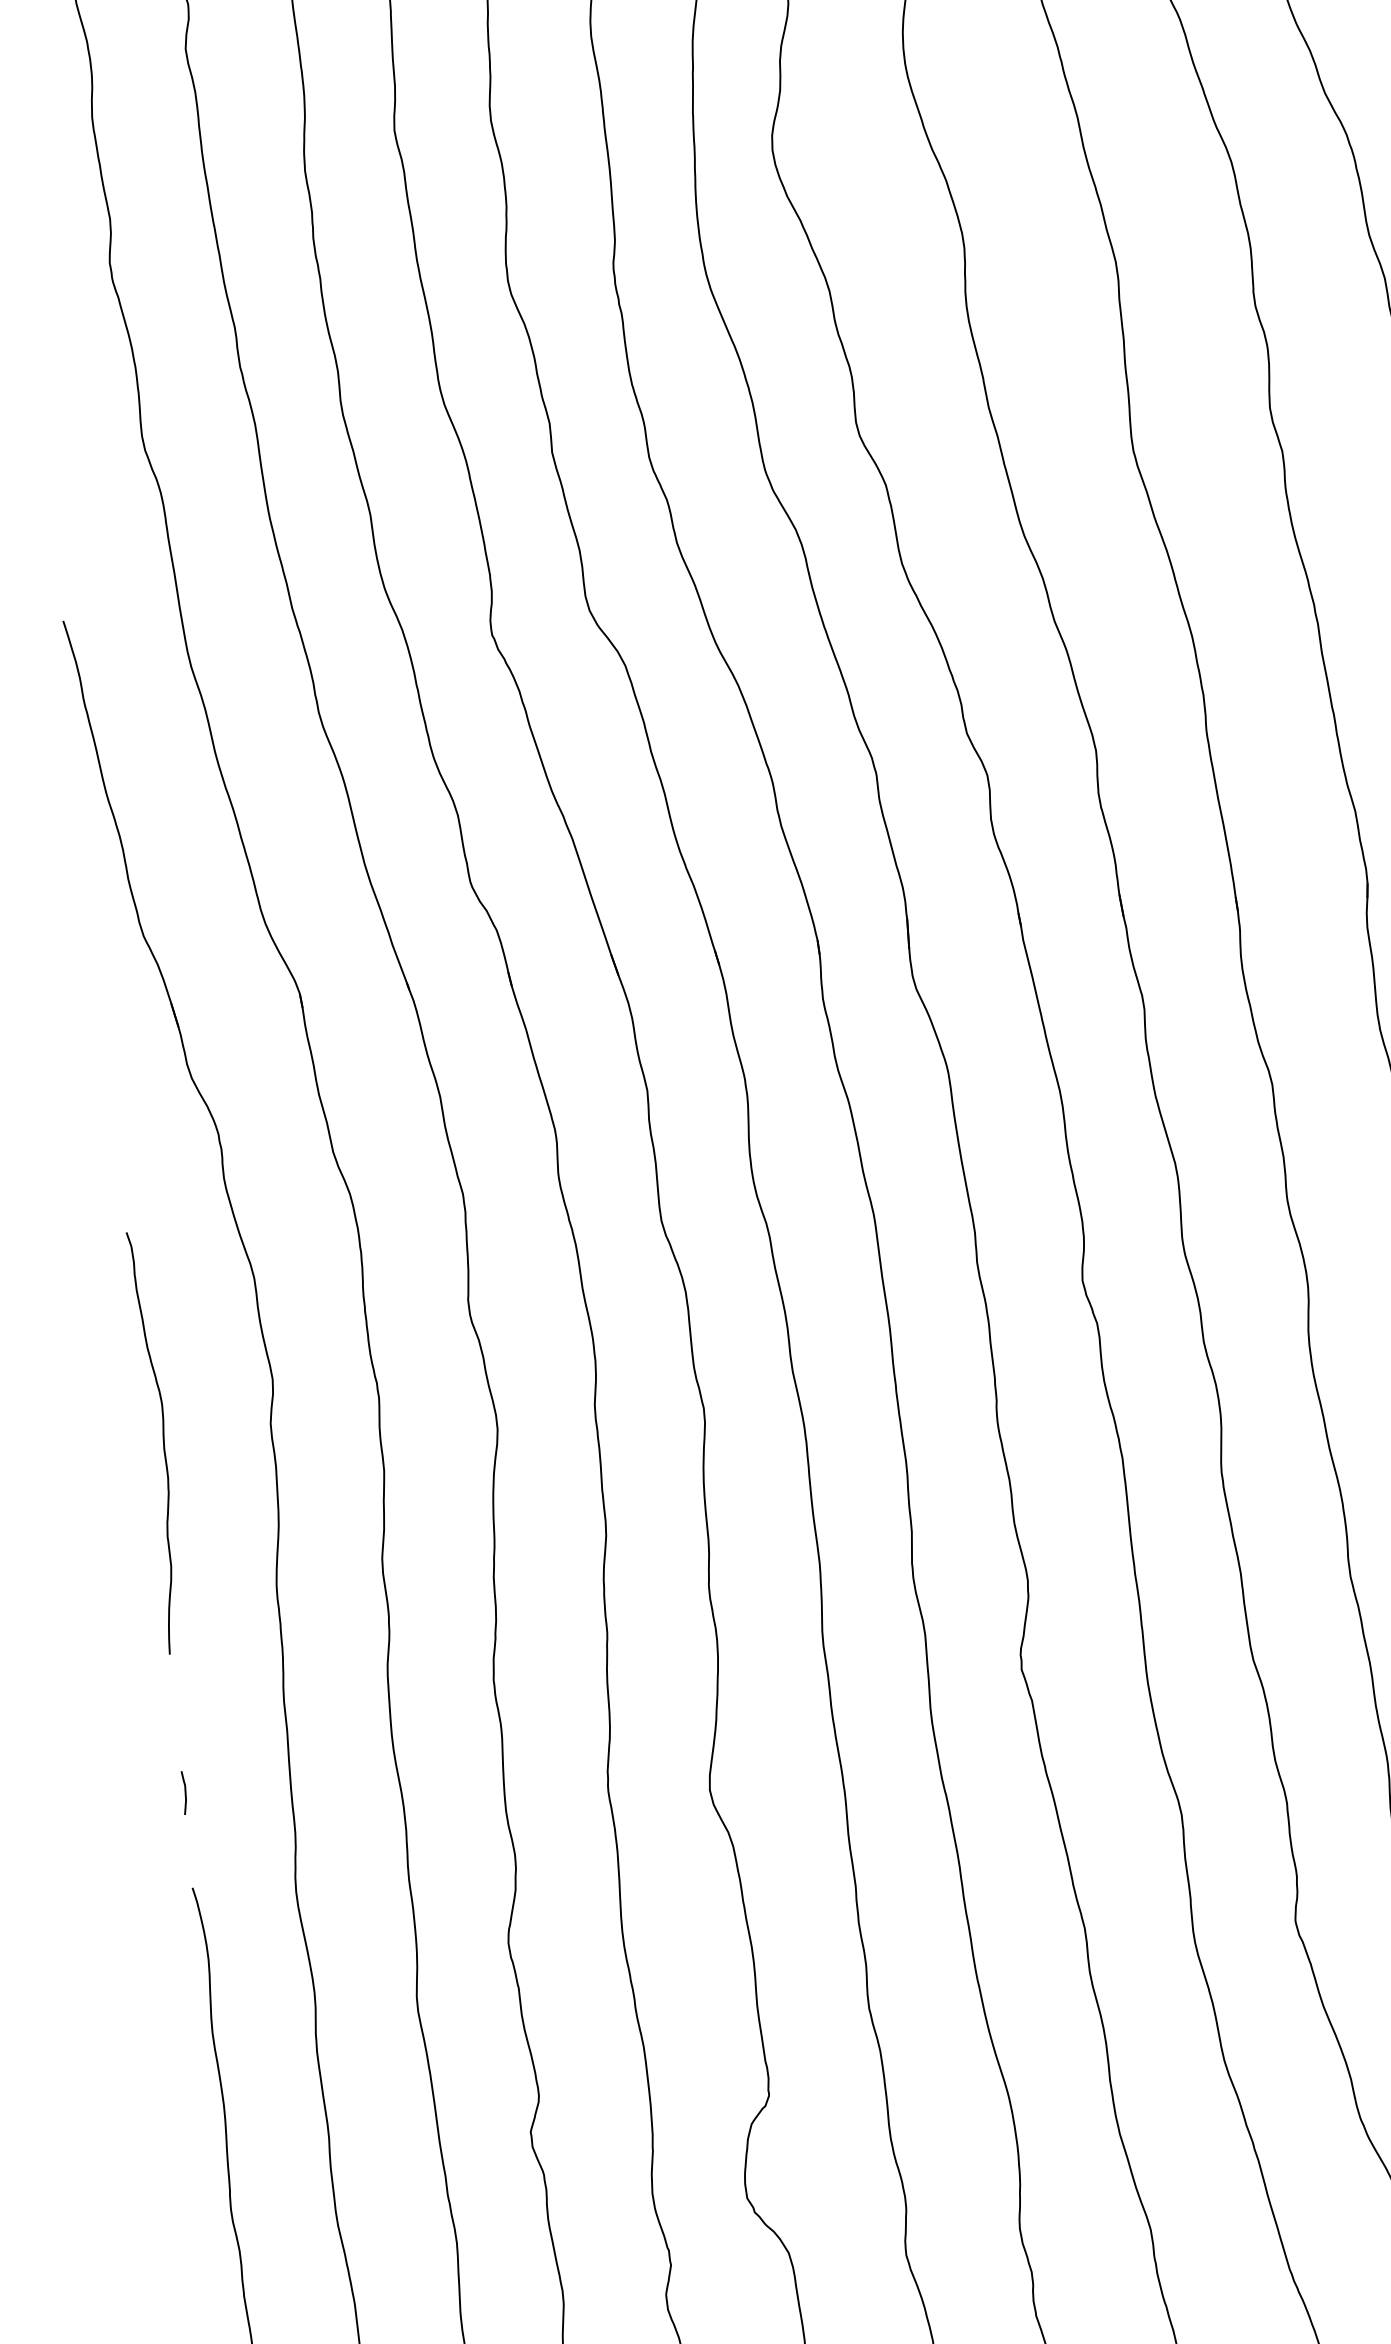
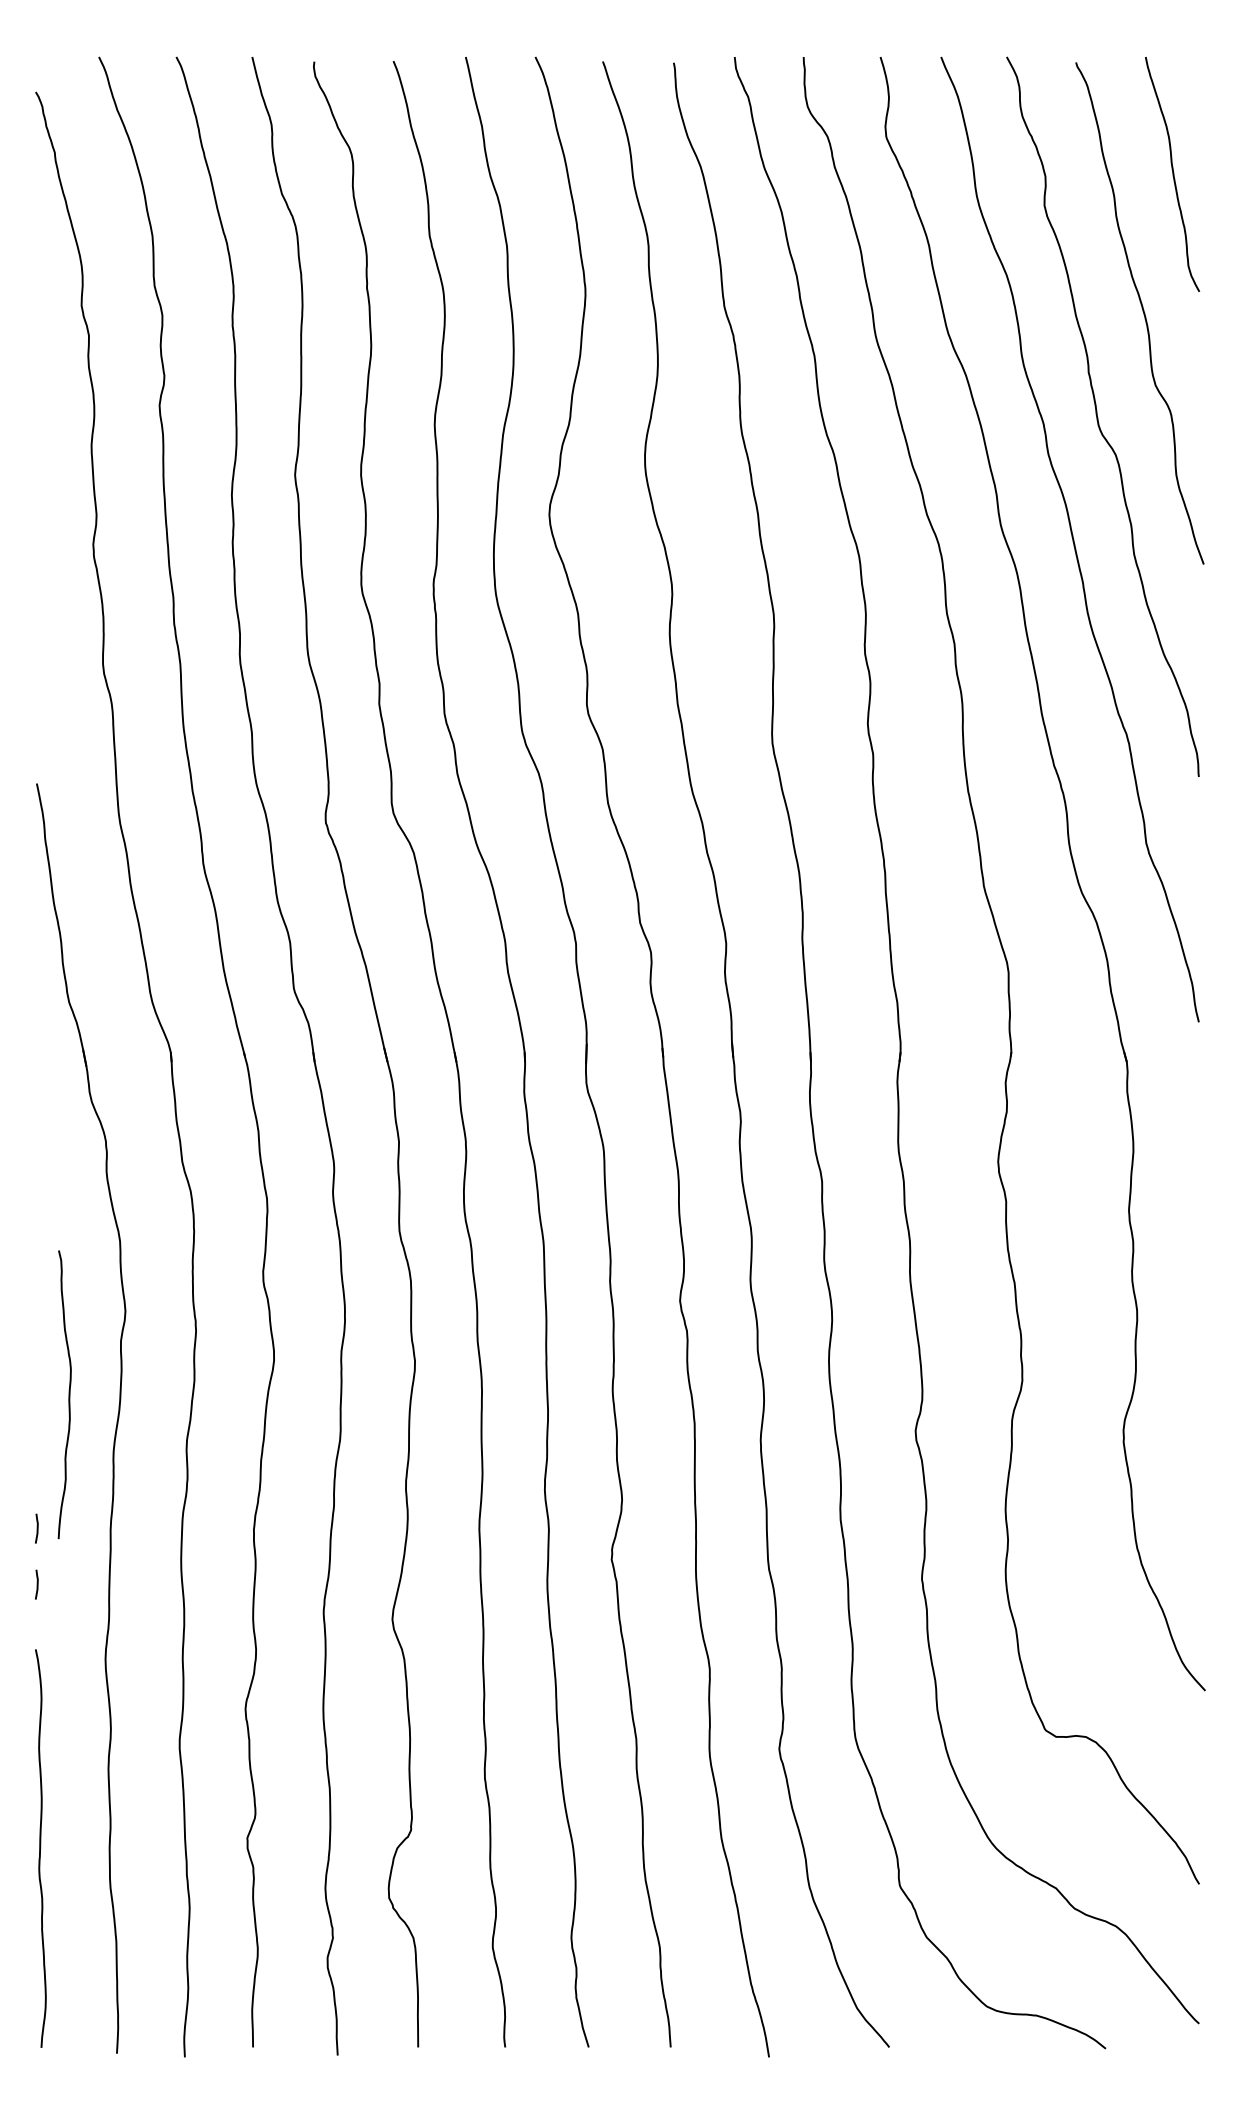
curve: (162, 1441) -> (68, 1394), moved
line: (175, 1710) -> (36, 1528), added

